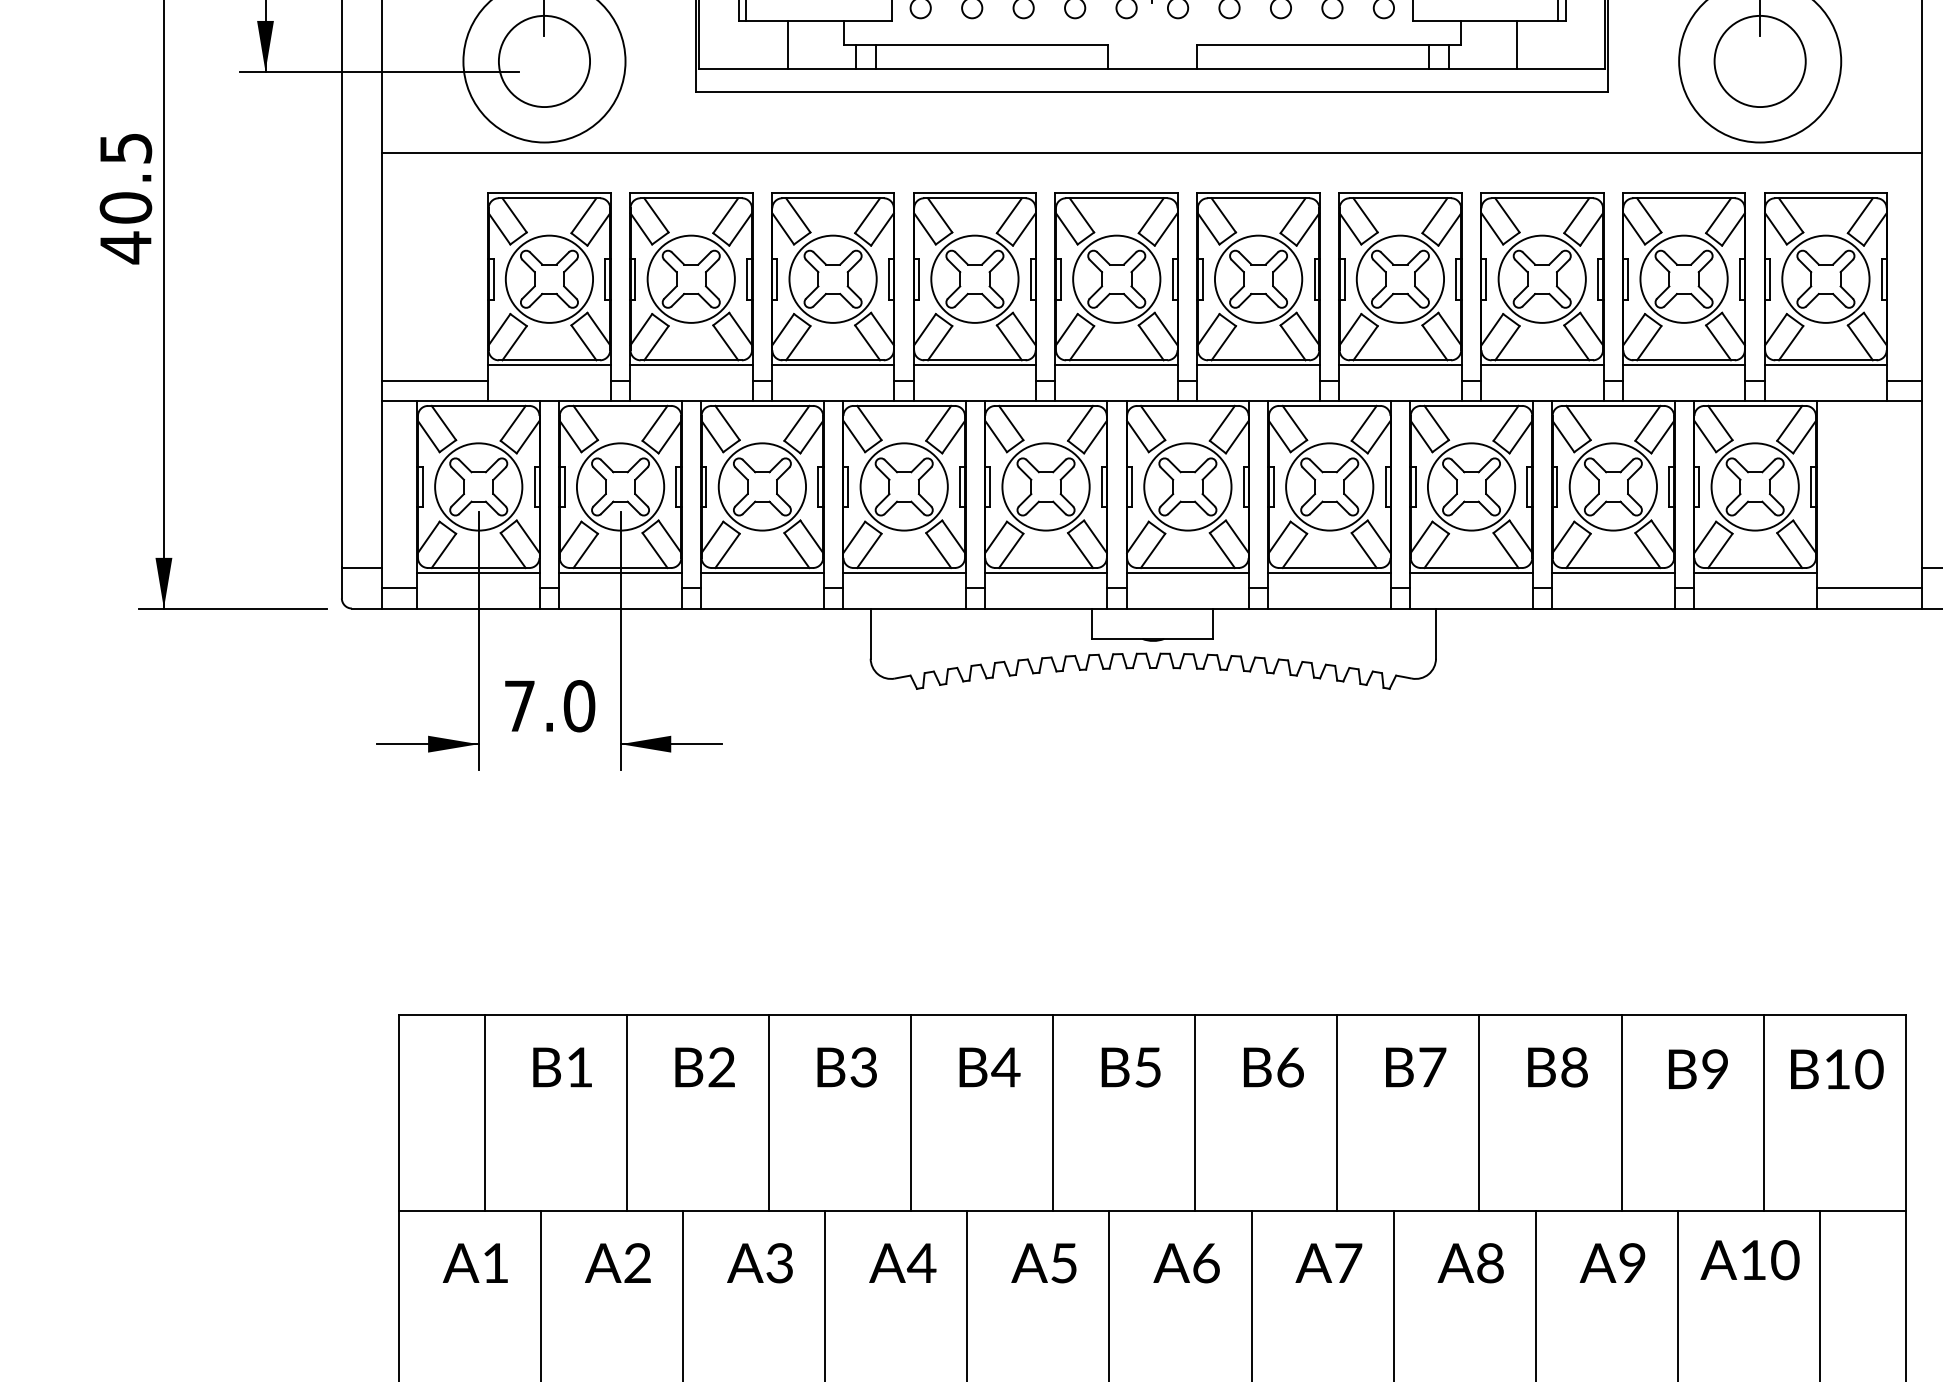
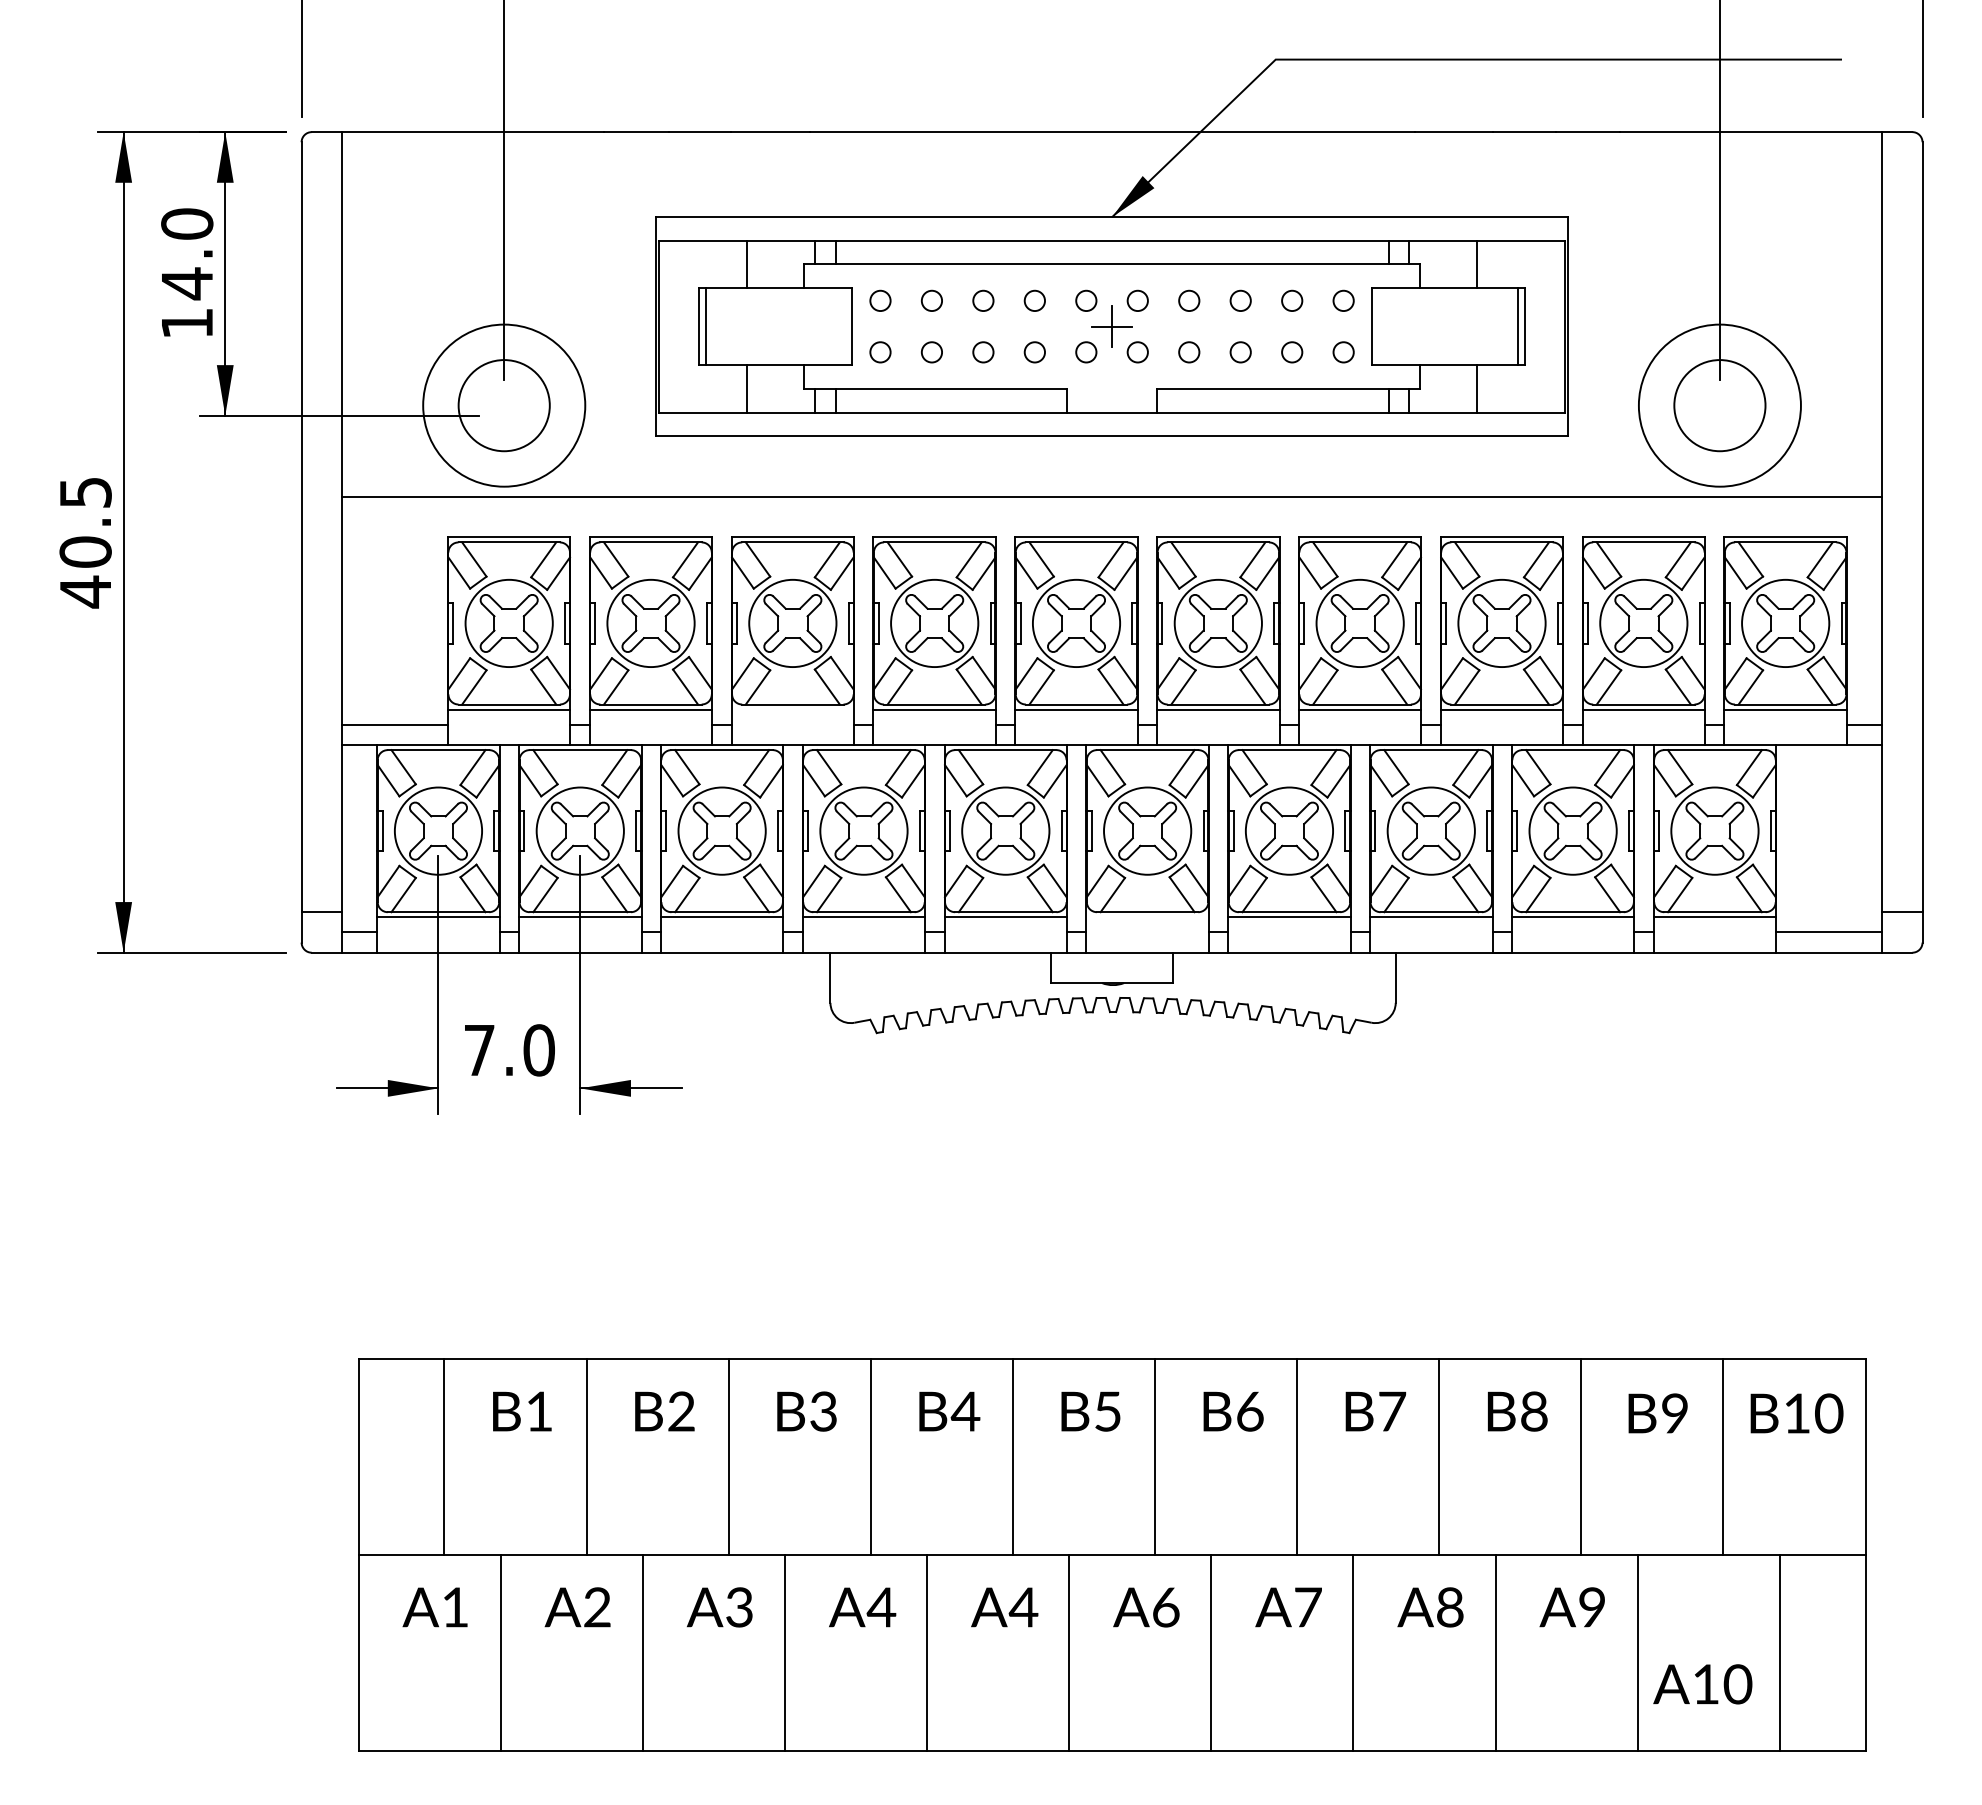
line: (832, 365) -> (792, 709), removed
line: (1187, 573) -> (1147, 917), removed
text: (1749, 1260) -> (1702, 1684), moved
text: (1063, 1263) -> (1023, 1607), A5 -> A4

